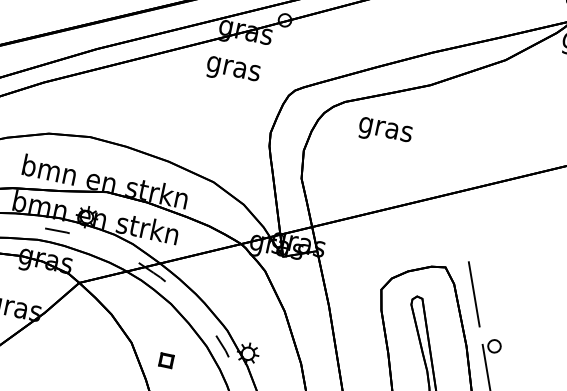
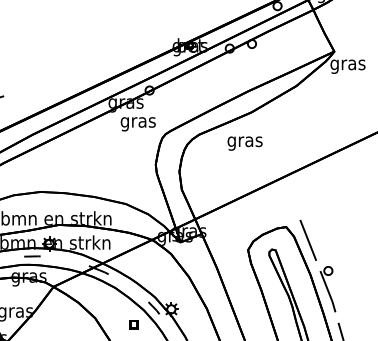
text: (231, 71) -> (137, 124), moved
text: (384, 131) -> (244, 143), moved
part: (165, 359) -> (133, 324), moved

